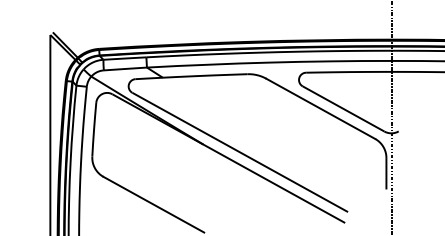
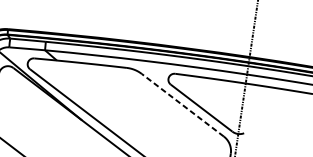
line: (320, 108) -> (182, 104), solid -> dashed

